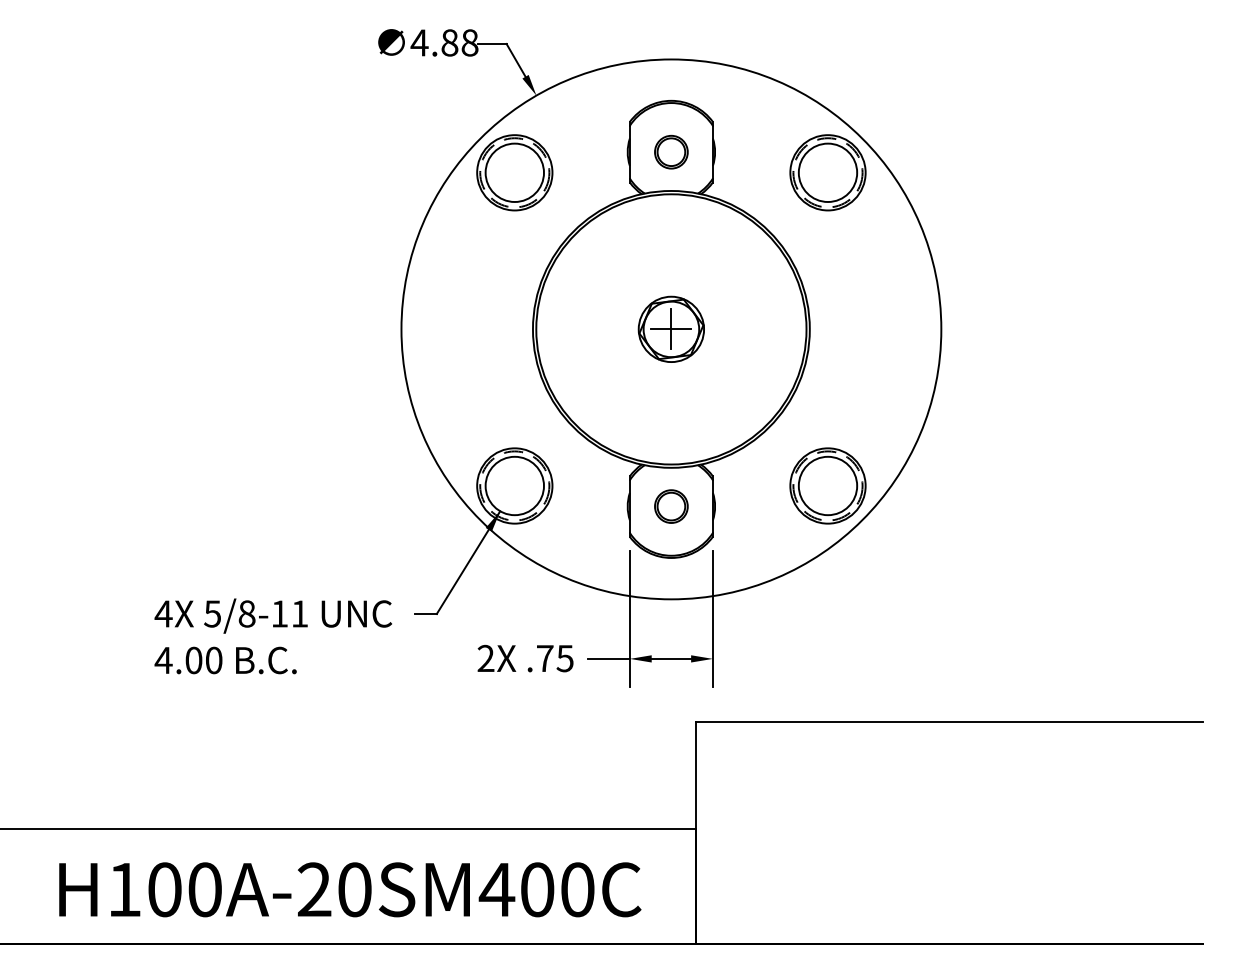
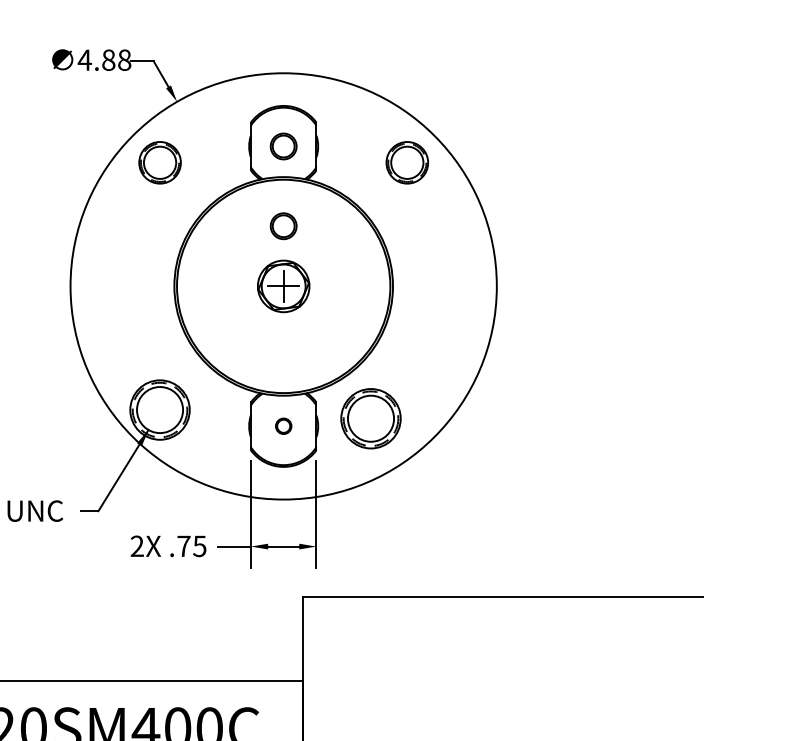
part: (514, 172) -> (159, 162), size x0.7
part: (827, 172) -> (406, 162), size x0.7
part: (671, 252) -> (283, 225), added
part: (827, 485) -> (370, 418), moved
part: (671, 506) -> (283, 426), size x0.6

